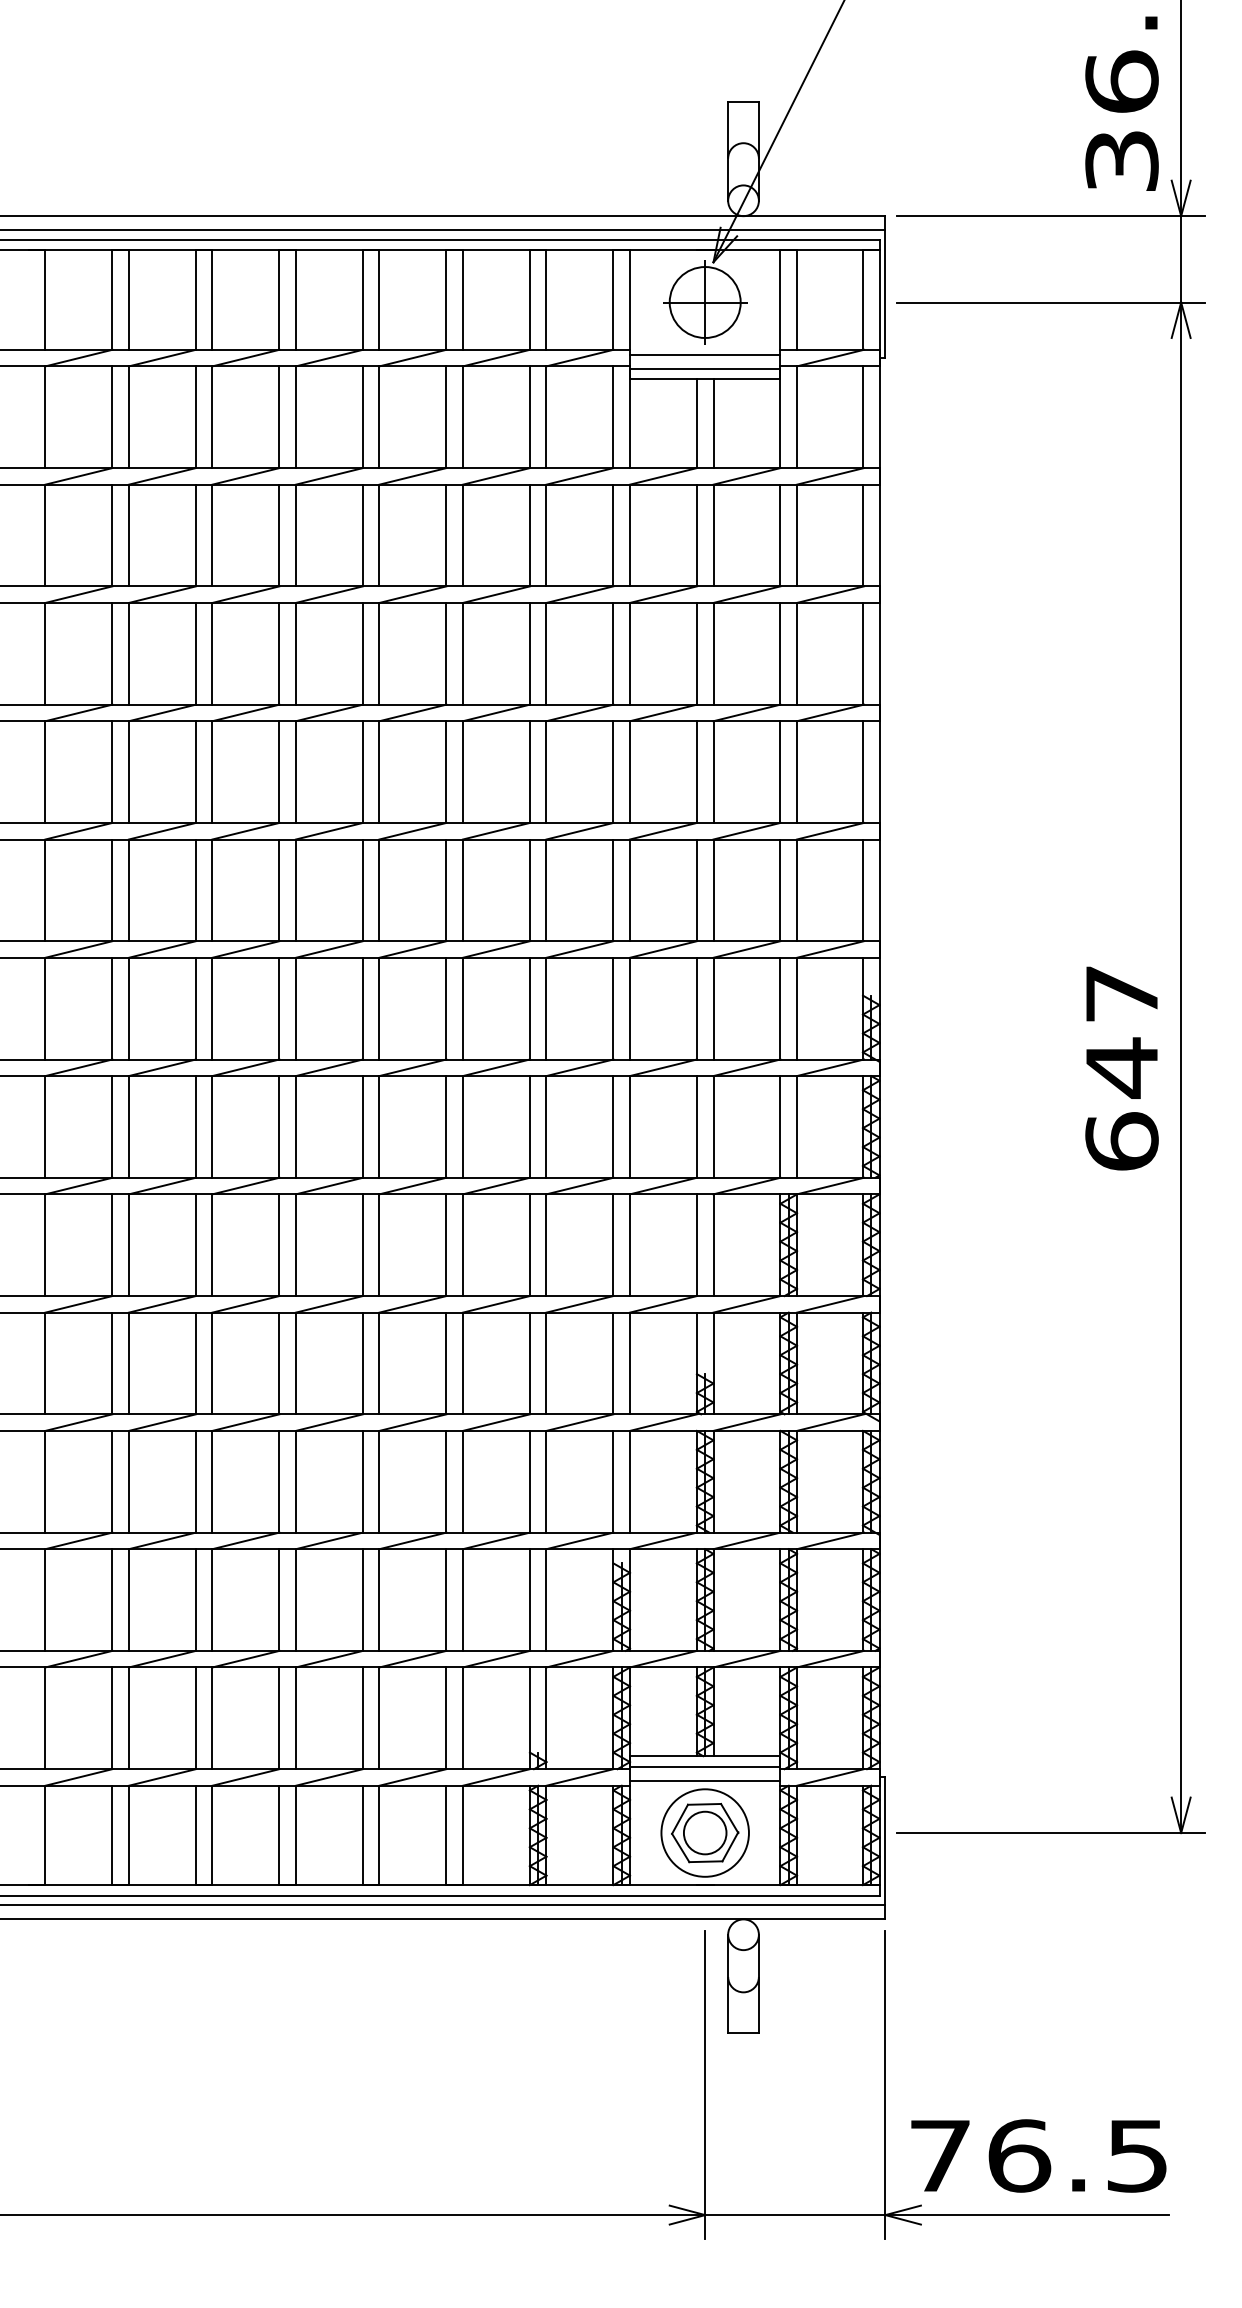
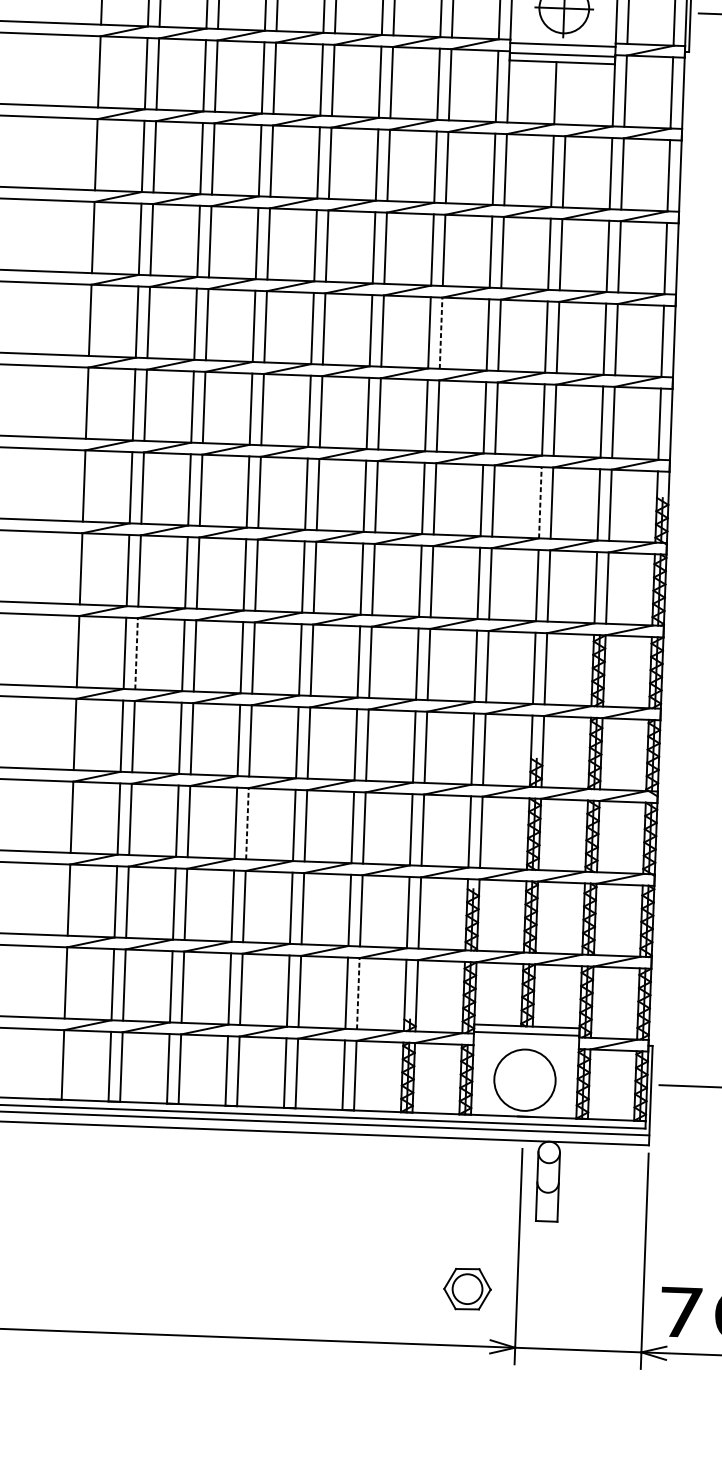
line: (713, 423) -> (566, 93), removed
line: (546, 772) -> (441, 333), solid -> dashed
line: (696, 1008) -> (540, 502), solid -> dashed
line: (128, 1245) -> (136, 654), solid -> dashed
line: (295, 1481) -> (247, 823), solid -> dashed
line: (462, 1718) -> (357, 993), solid -> dashed
line: (704, 1781) -> (525, 1044), removed
part: (705, 1833) -> (467, 1289), moved

